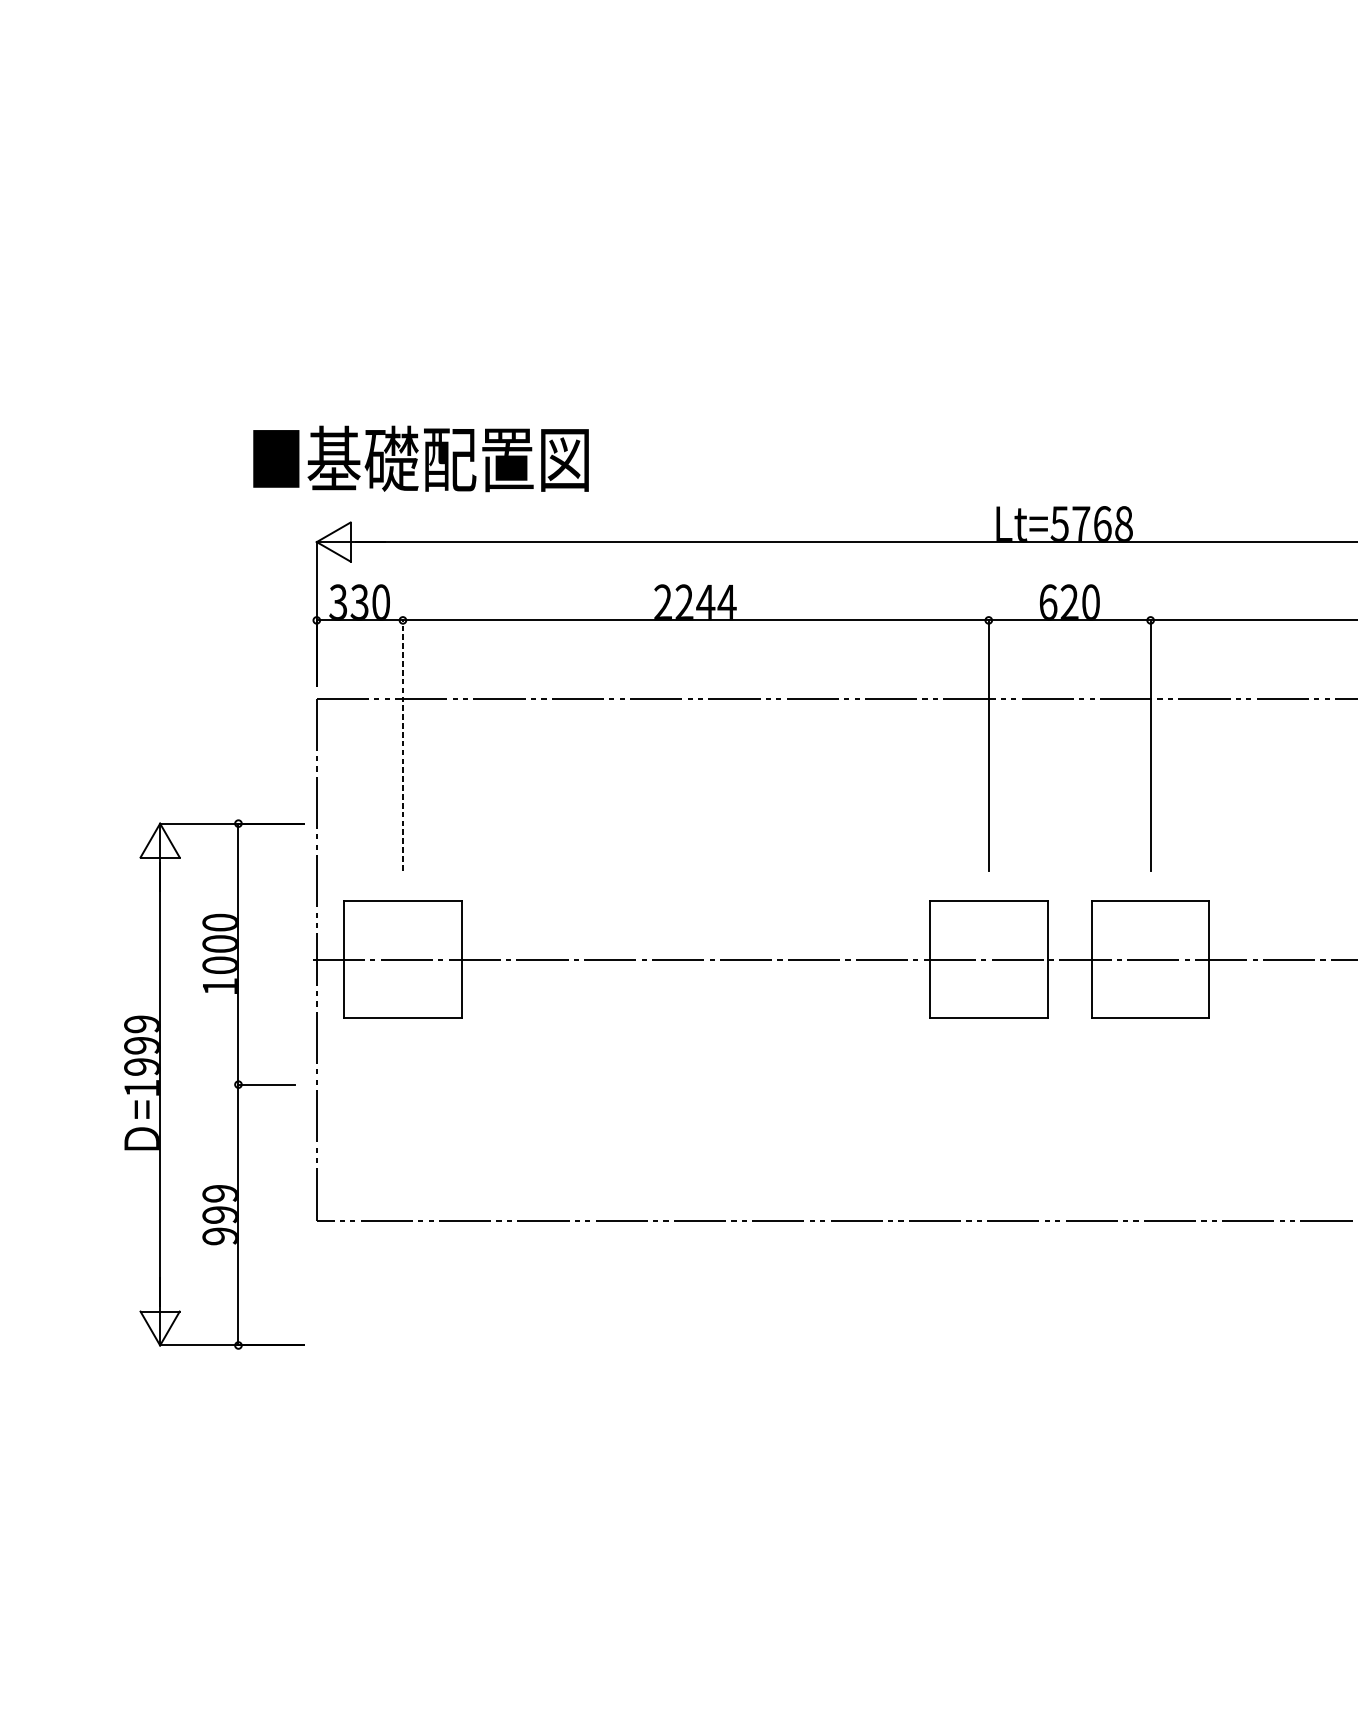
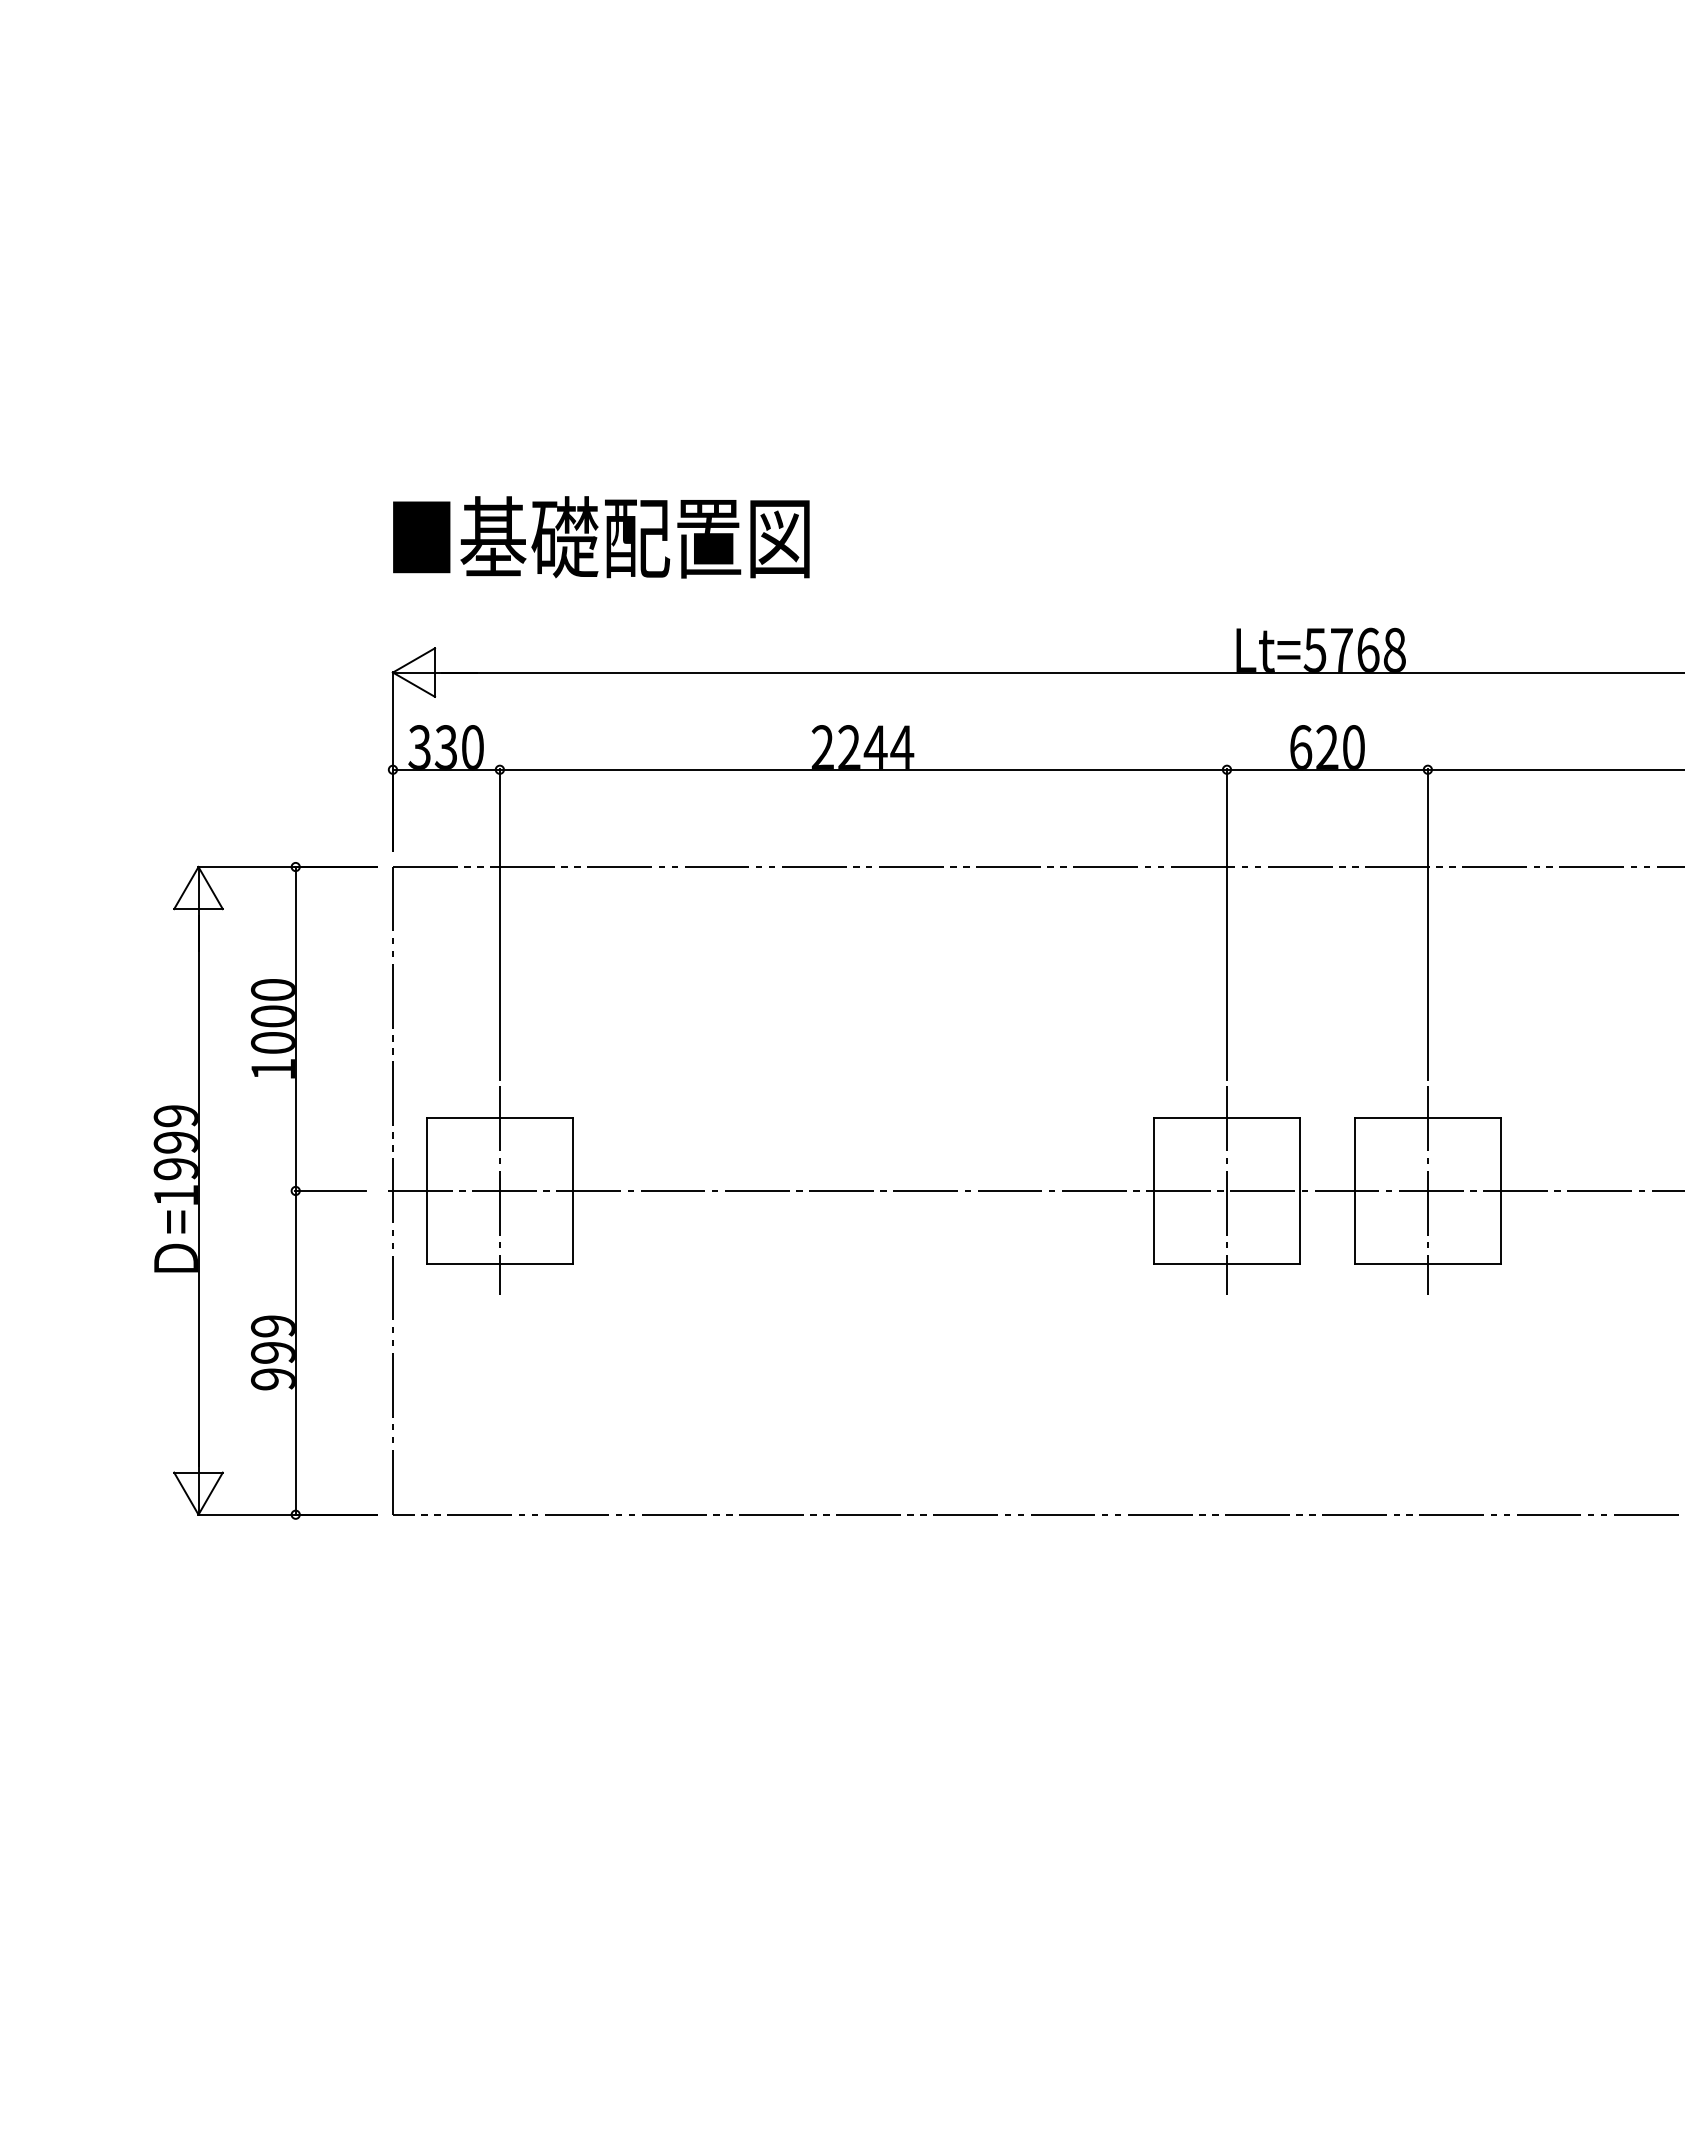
text: (421, 459) -> (601, 537), moved
line: (402, 745) -> (499, 924), dashed -> solid
line: (402, 959) -> (499, 1190), added
line: (988, 959) -> (1226, 1190), added
line: (1150, 959) -> (1427, 1190), added
part: (214, 1084) -> (265, 1190), moved

